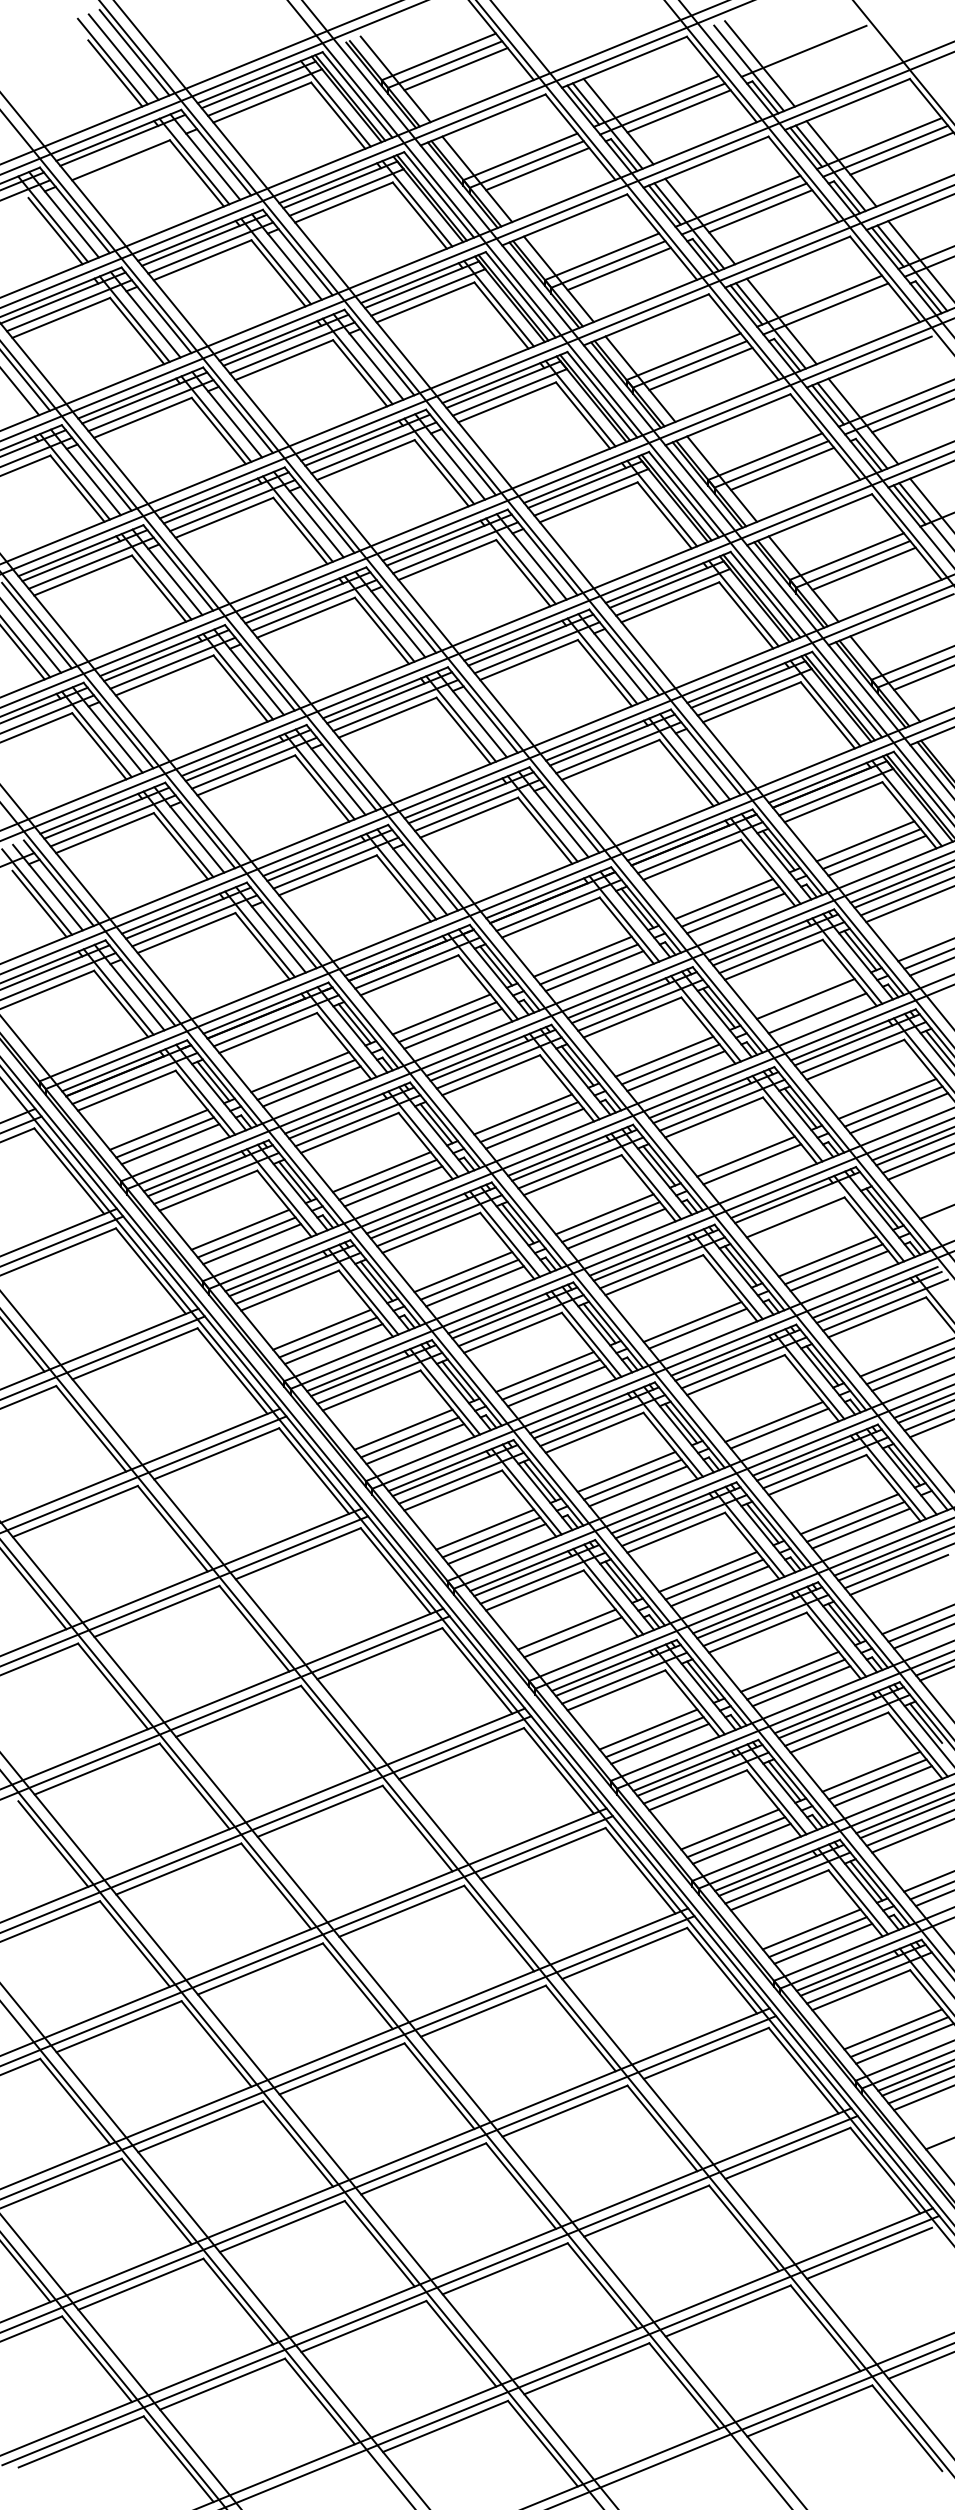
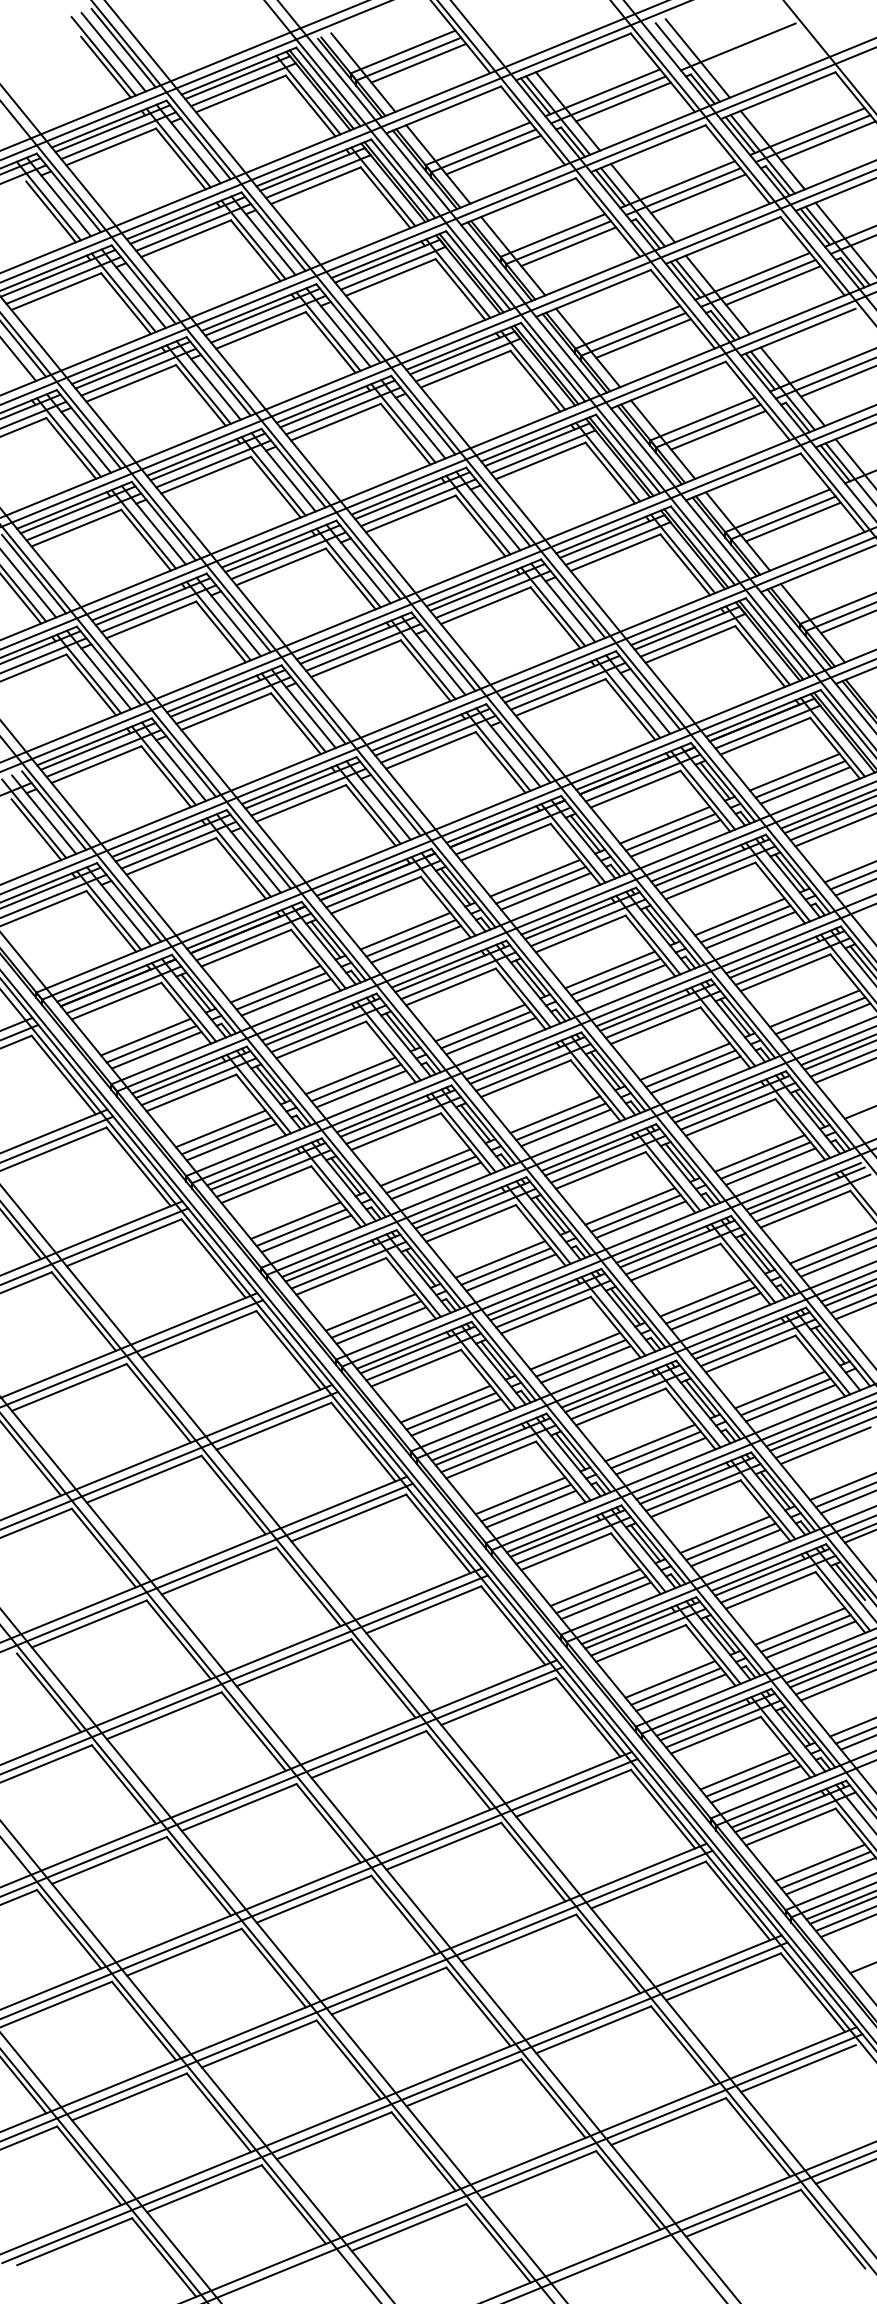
line: (128, 147) -> (118, 135), added
line: (841, 311) -> (772, 285), added
line: (811, 1006) -> (745, 923), added
line: (757, 1170) -> (695, 1074), added
line: (803, 1204) -> (737, 1105), added
line: (686, 1314) -> (630, 1206), added
line: (767, 1414) -> (704, 1298), added
line: (578, 1643) -> (531, 1508), added

